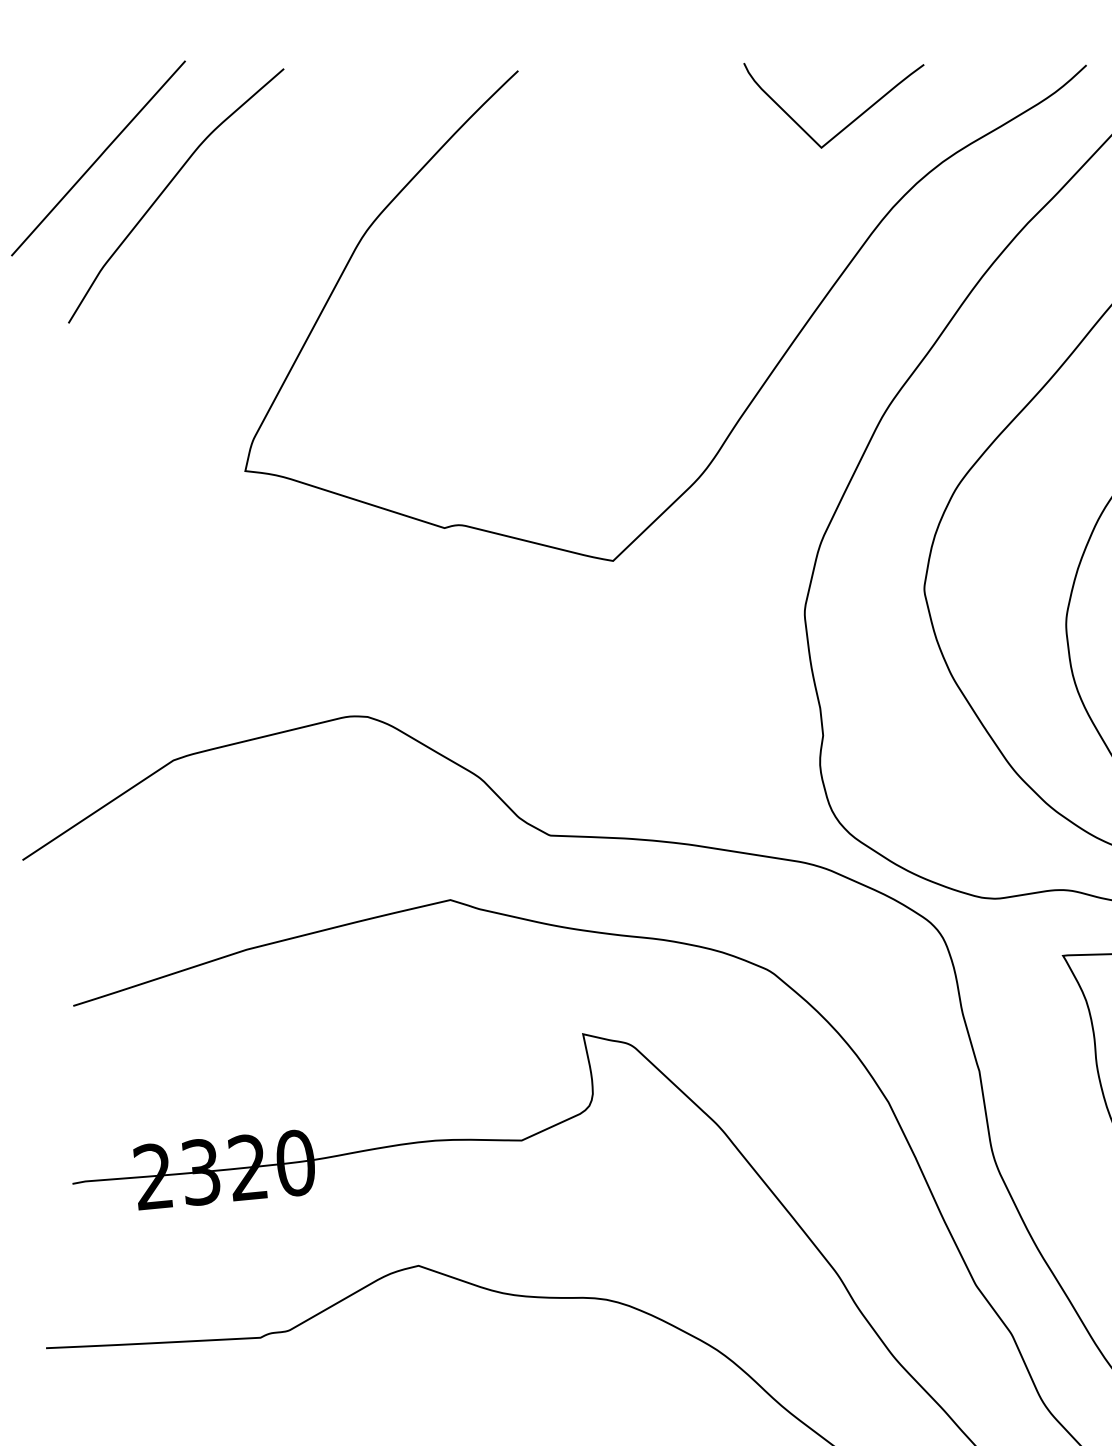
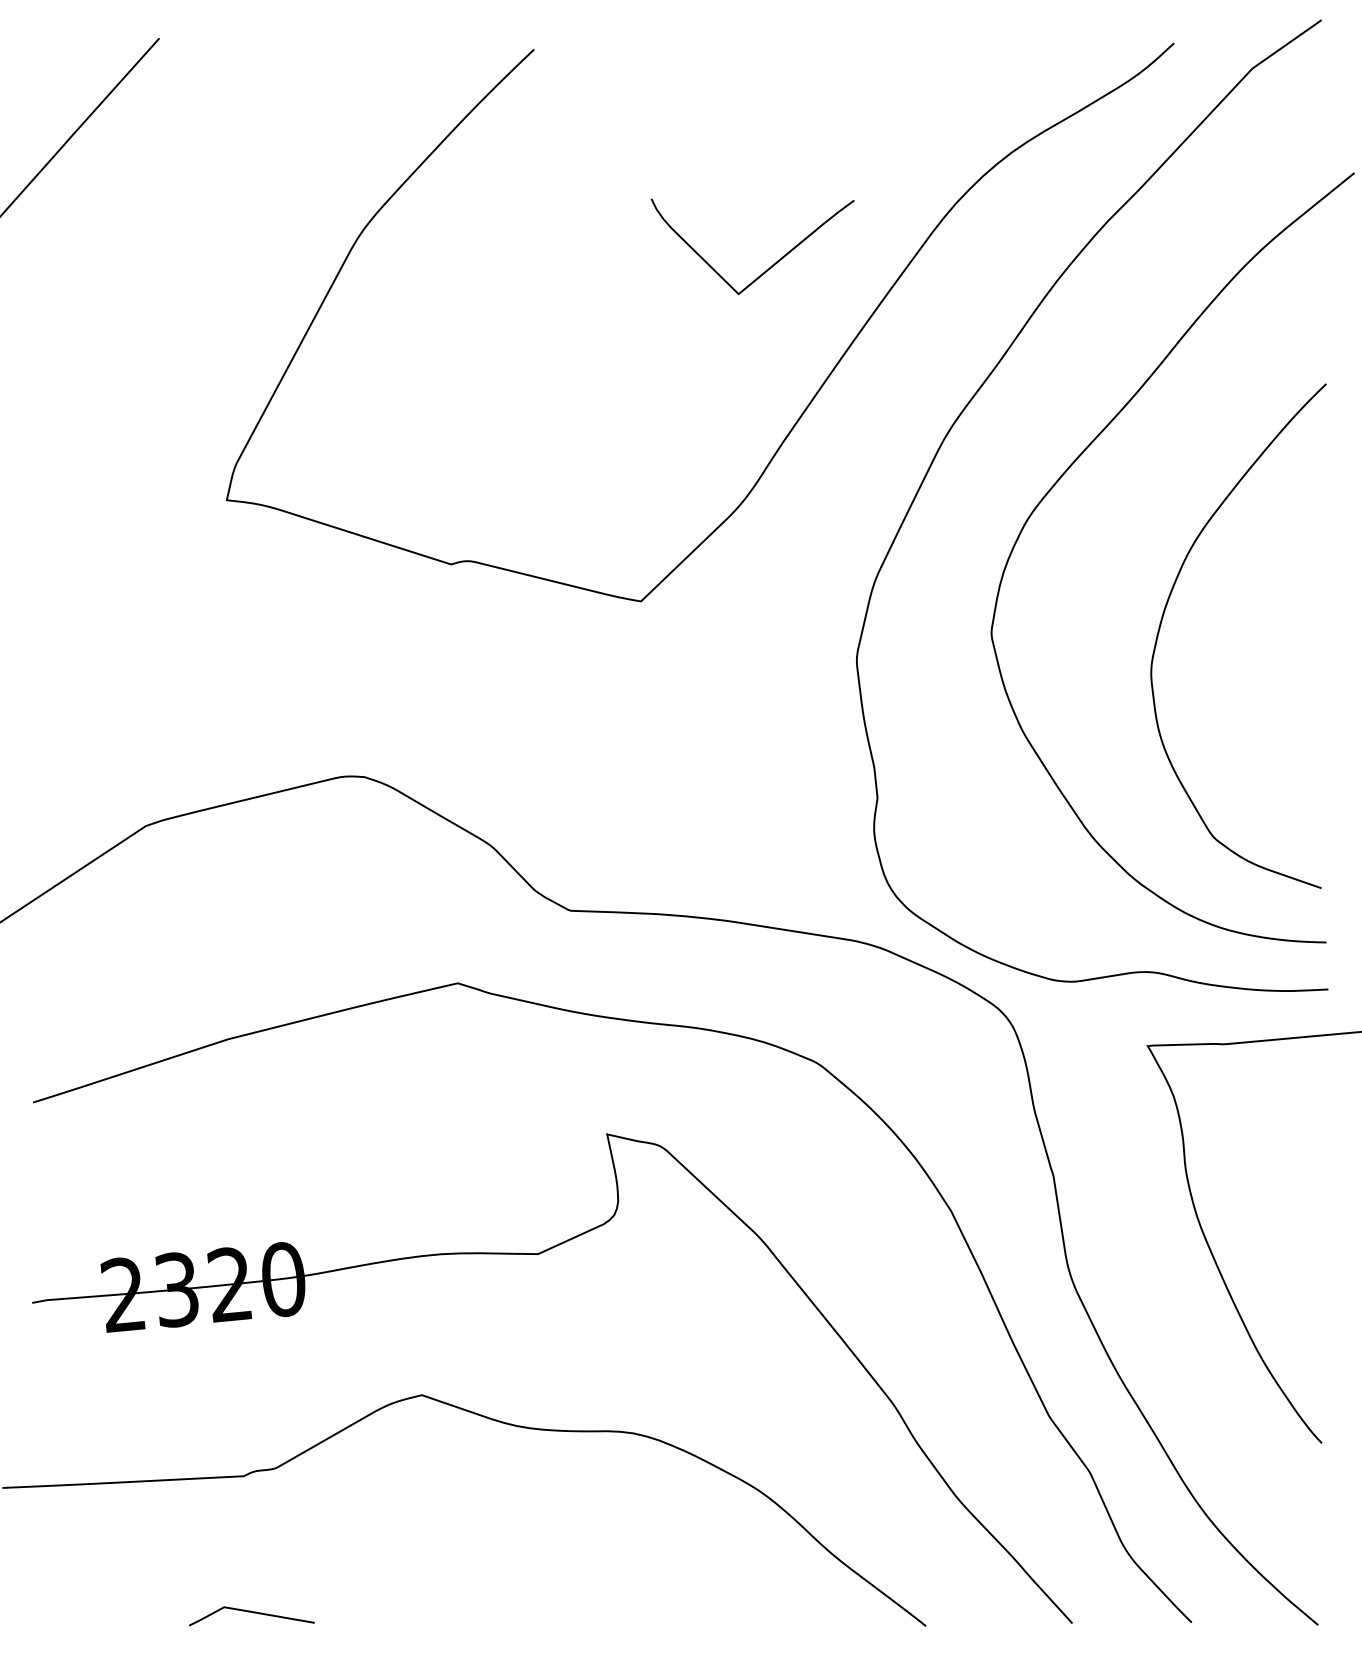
curve: (850, 122) -> (771, 265), moved
curve: (165, 190) -> (136, 184), removed

